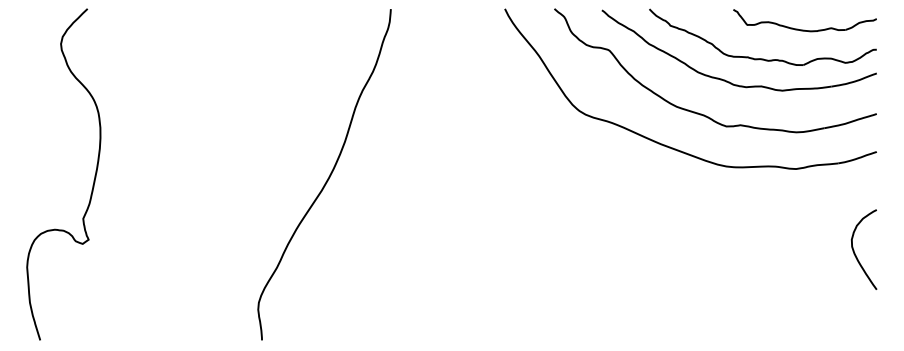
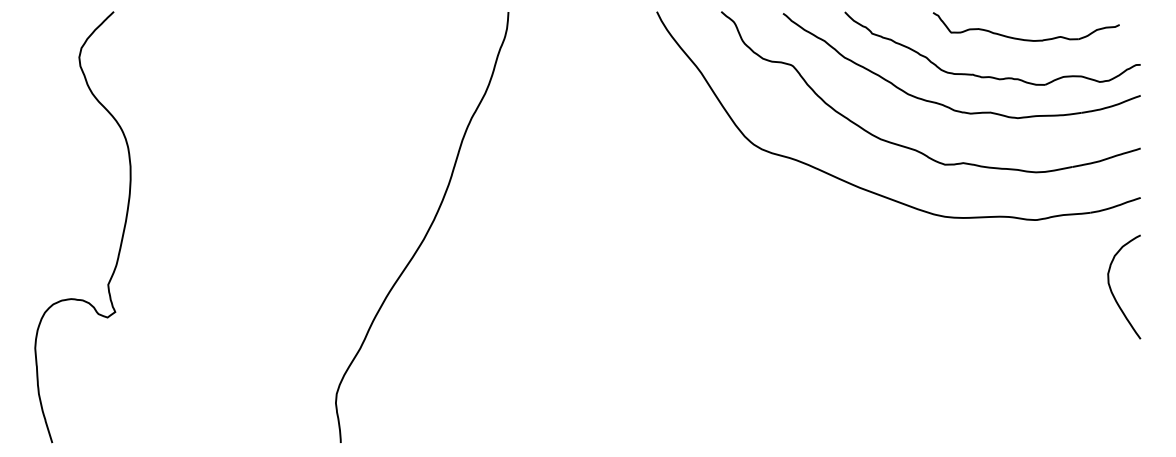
part: (802, 29) -> (1022, 38), moved
curve: (855, 253) -> (1112, 291), moved

